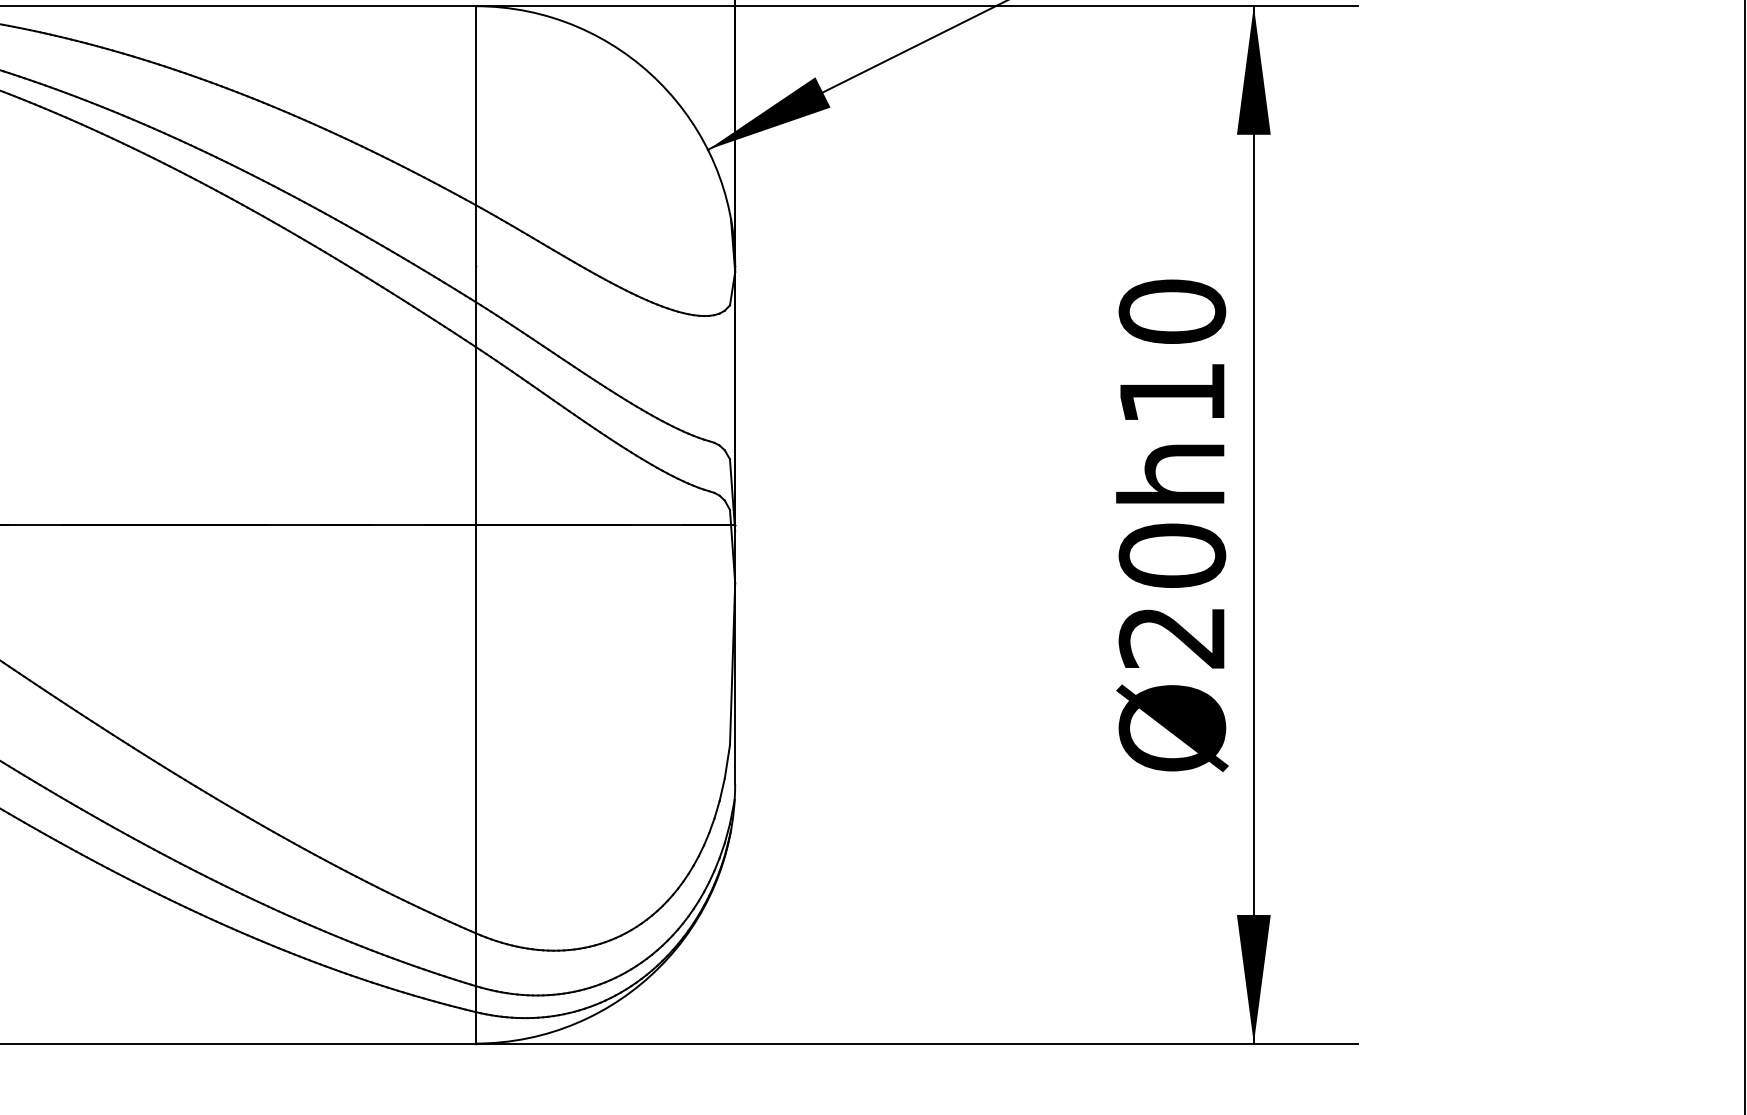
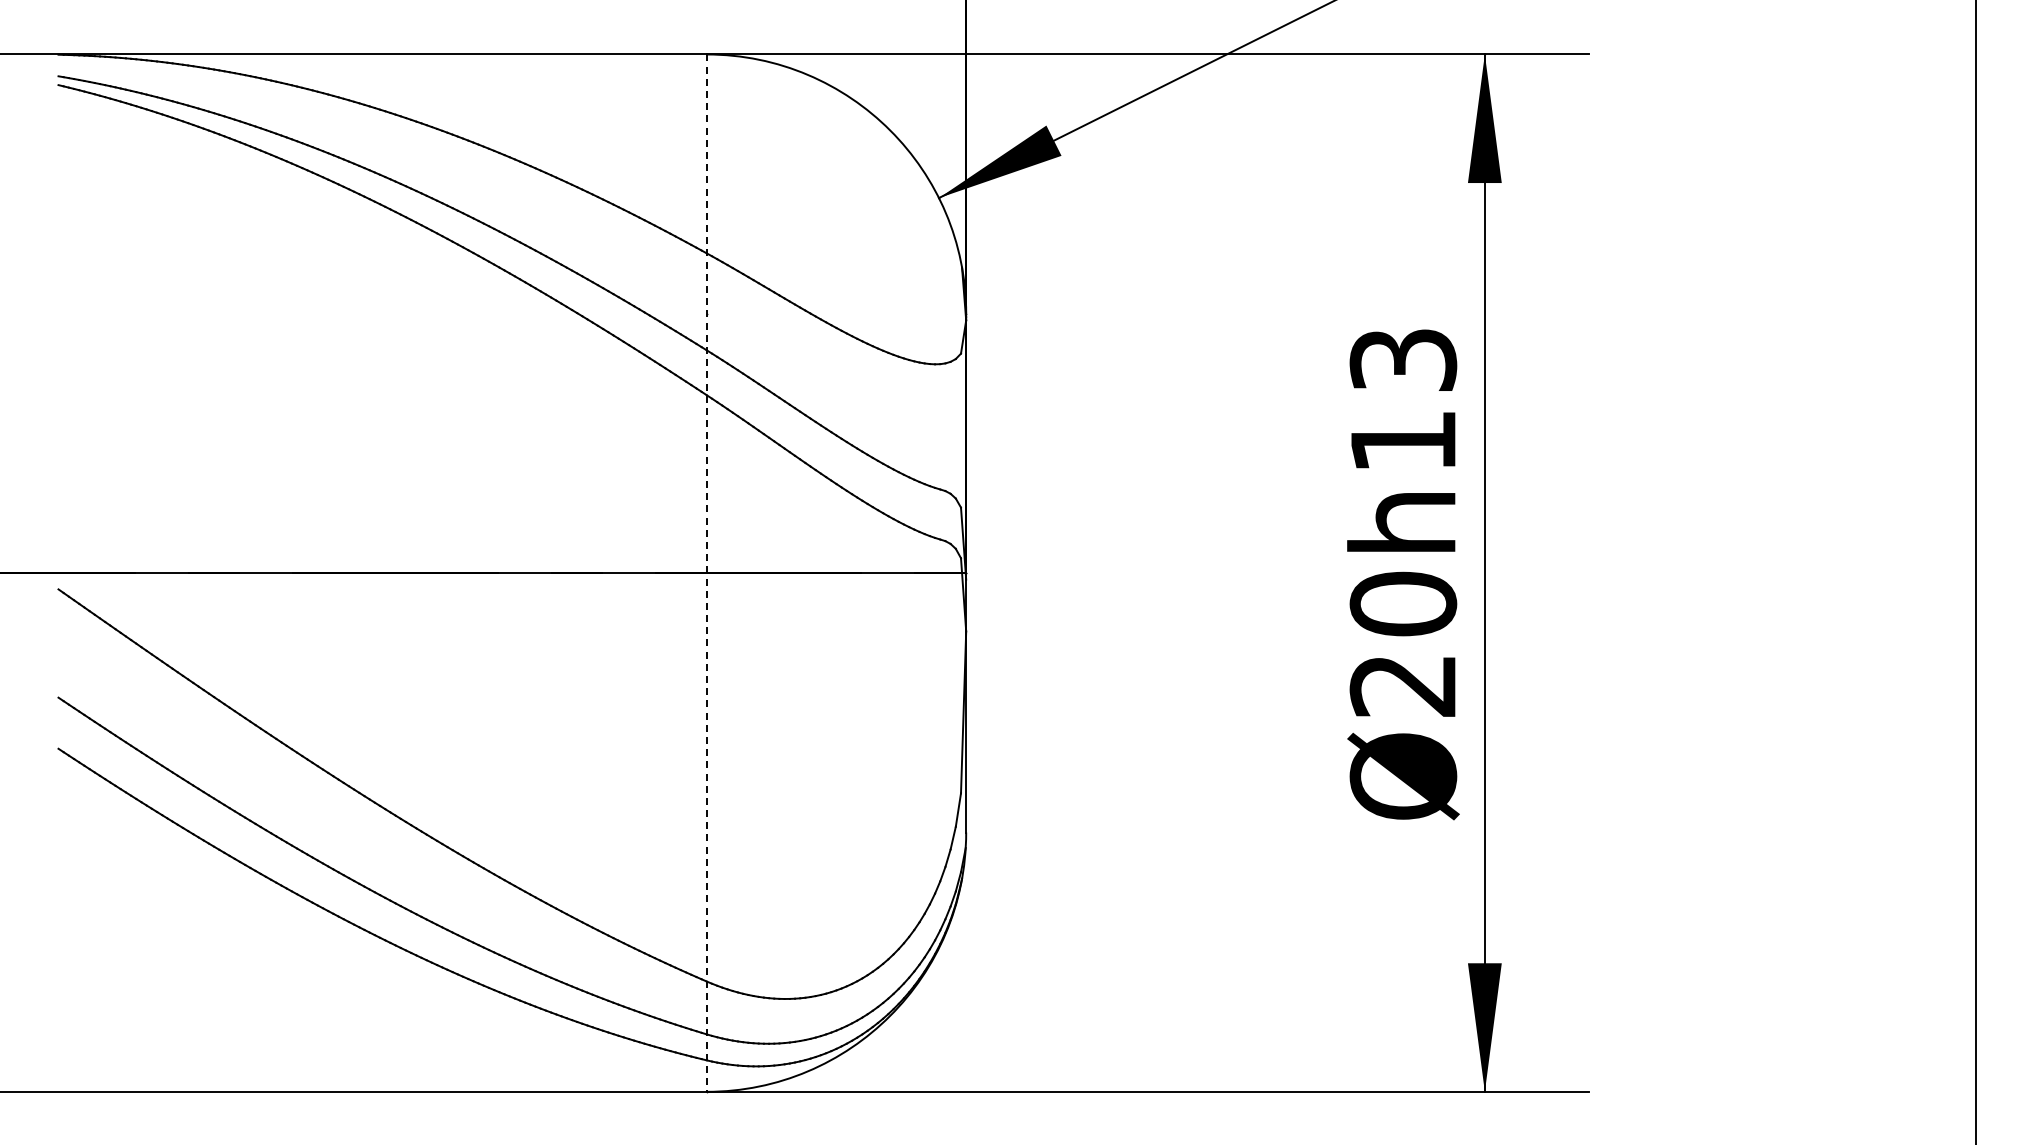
text: (1172, 311) -> (1403, 359), Ø20h10 -> Ø20h13
line: (475, 525) -> (706, 573), solid -> dashed

